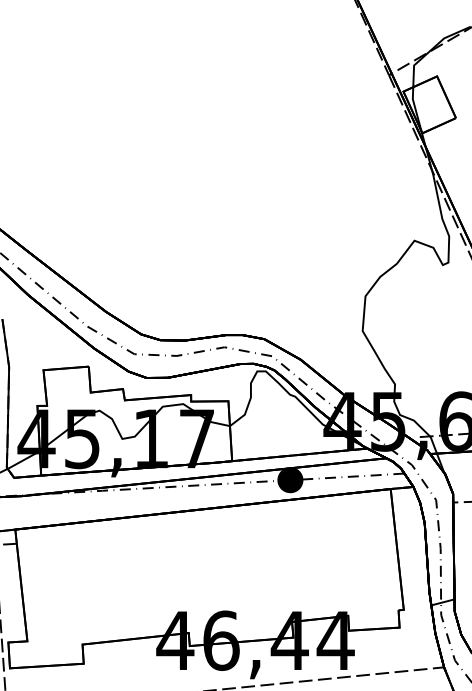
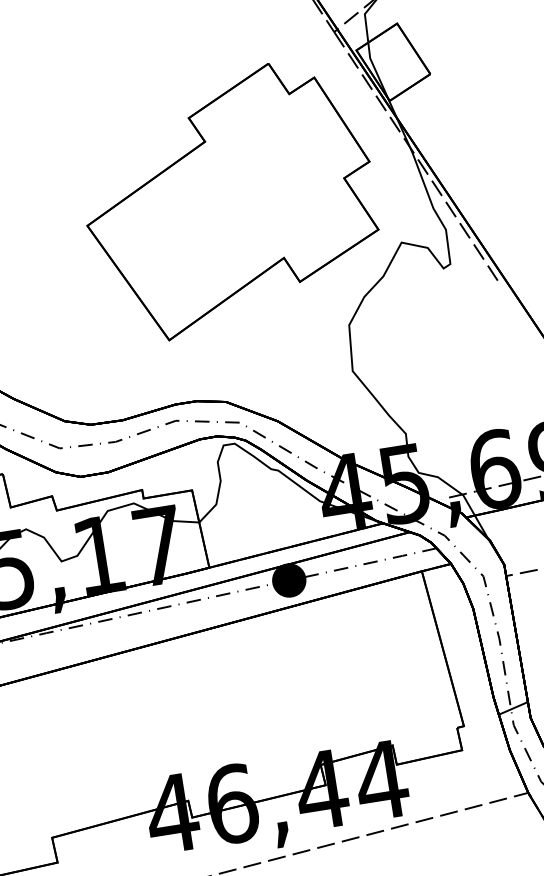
part: (290, 188) -> (229, 200), added

